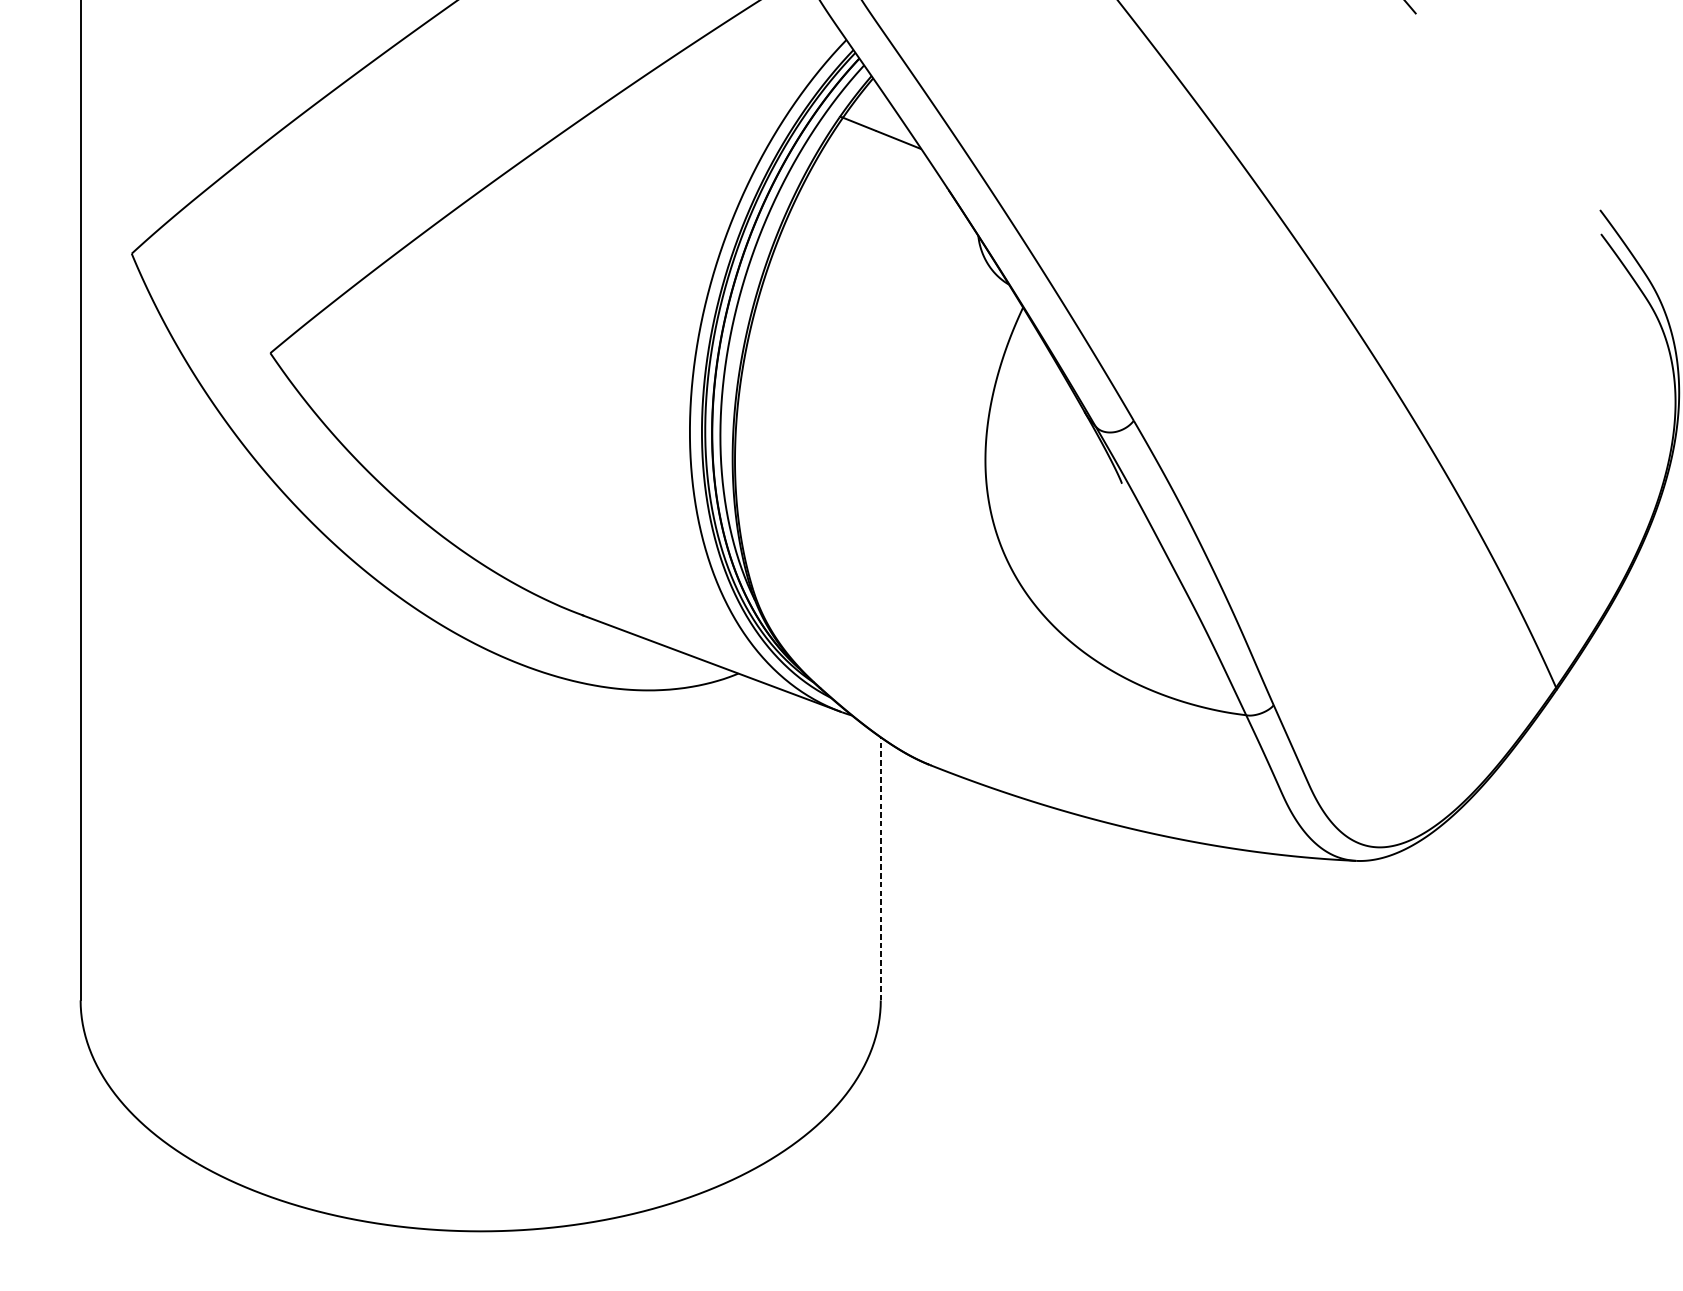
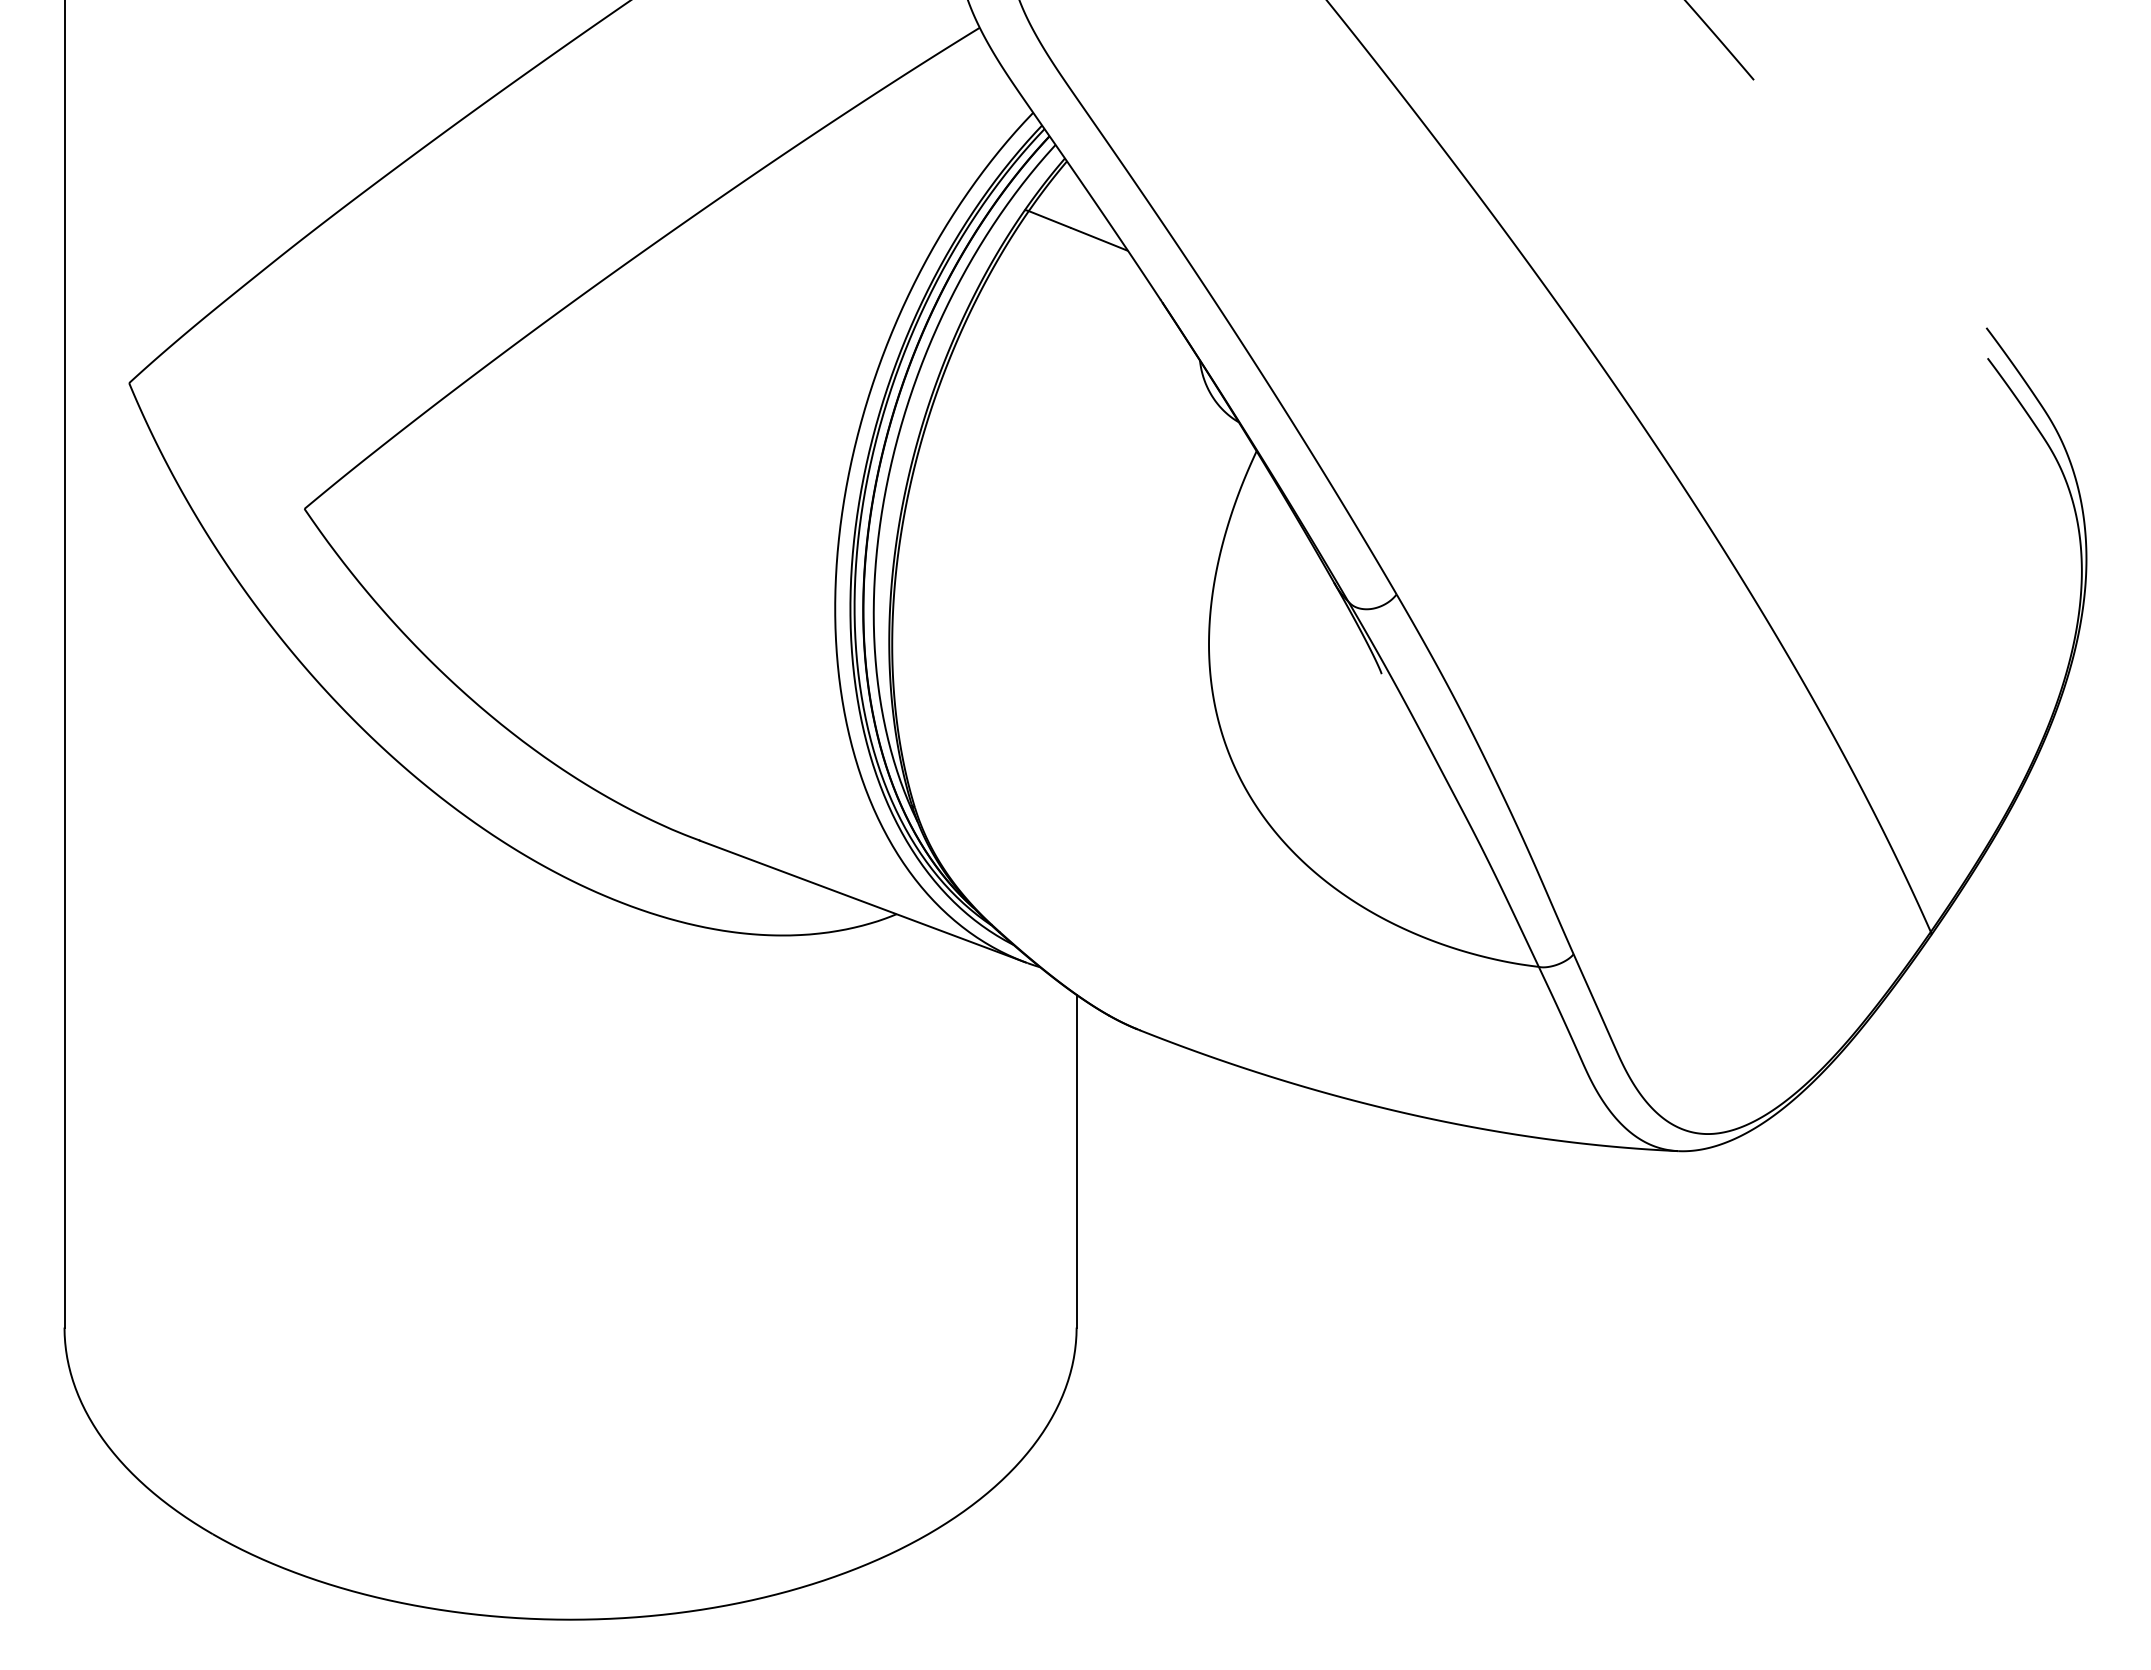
line: (880, 868) -> (1076, 1160), dashed -> solid

